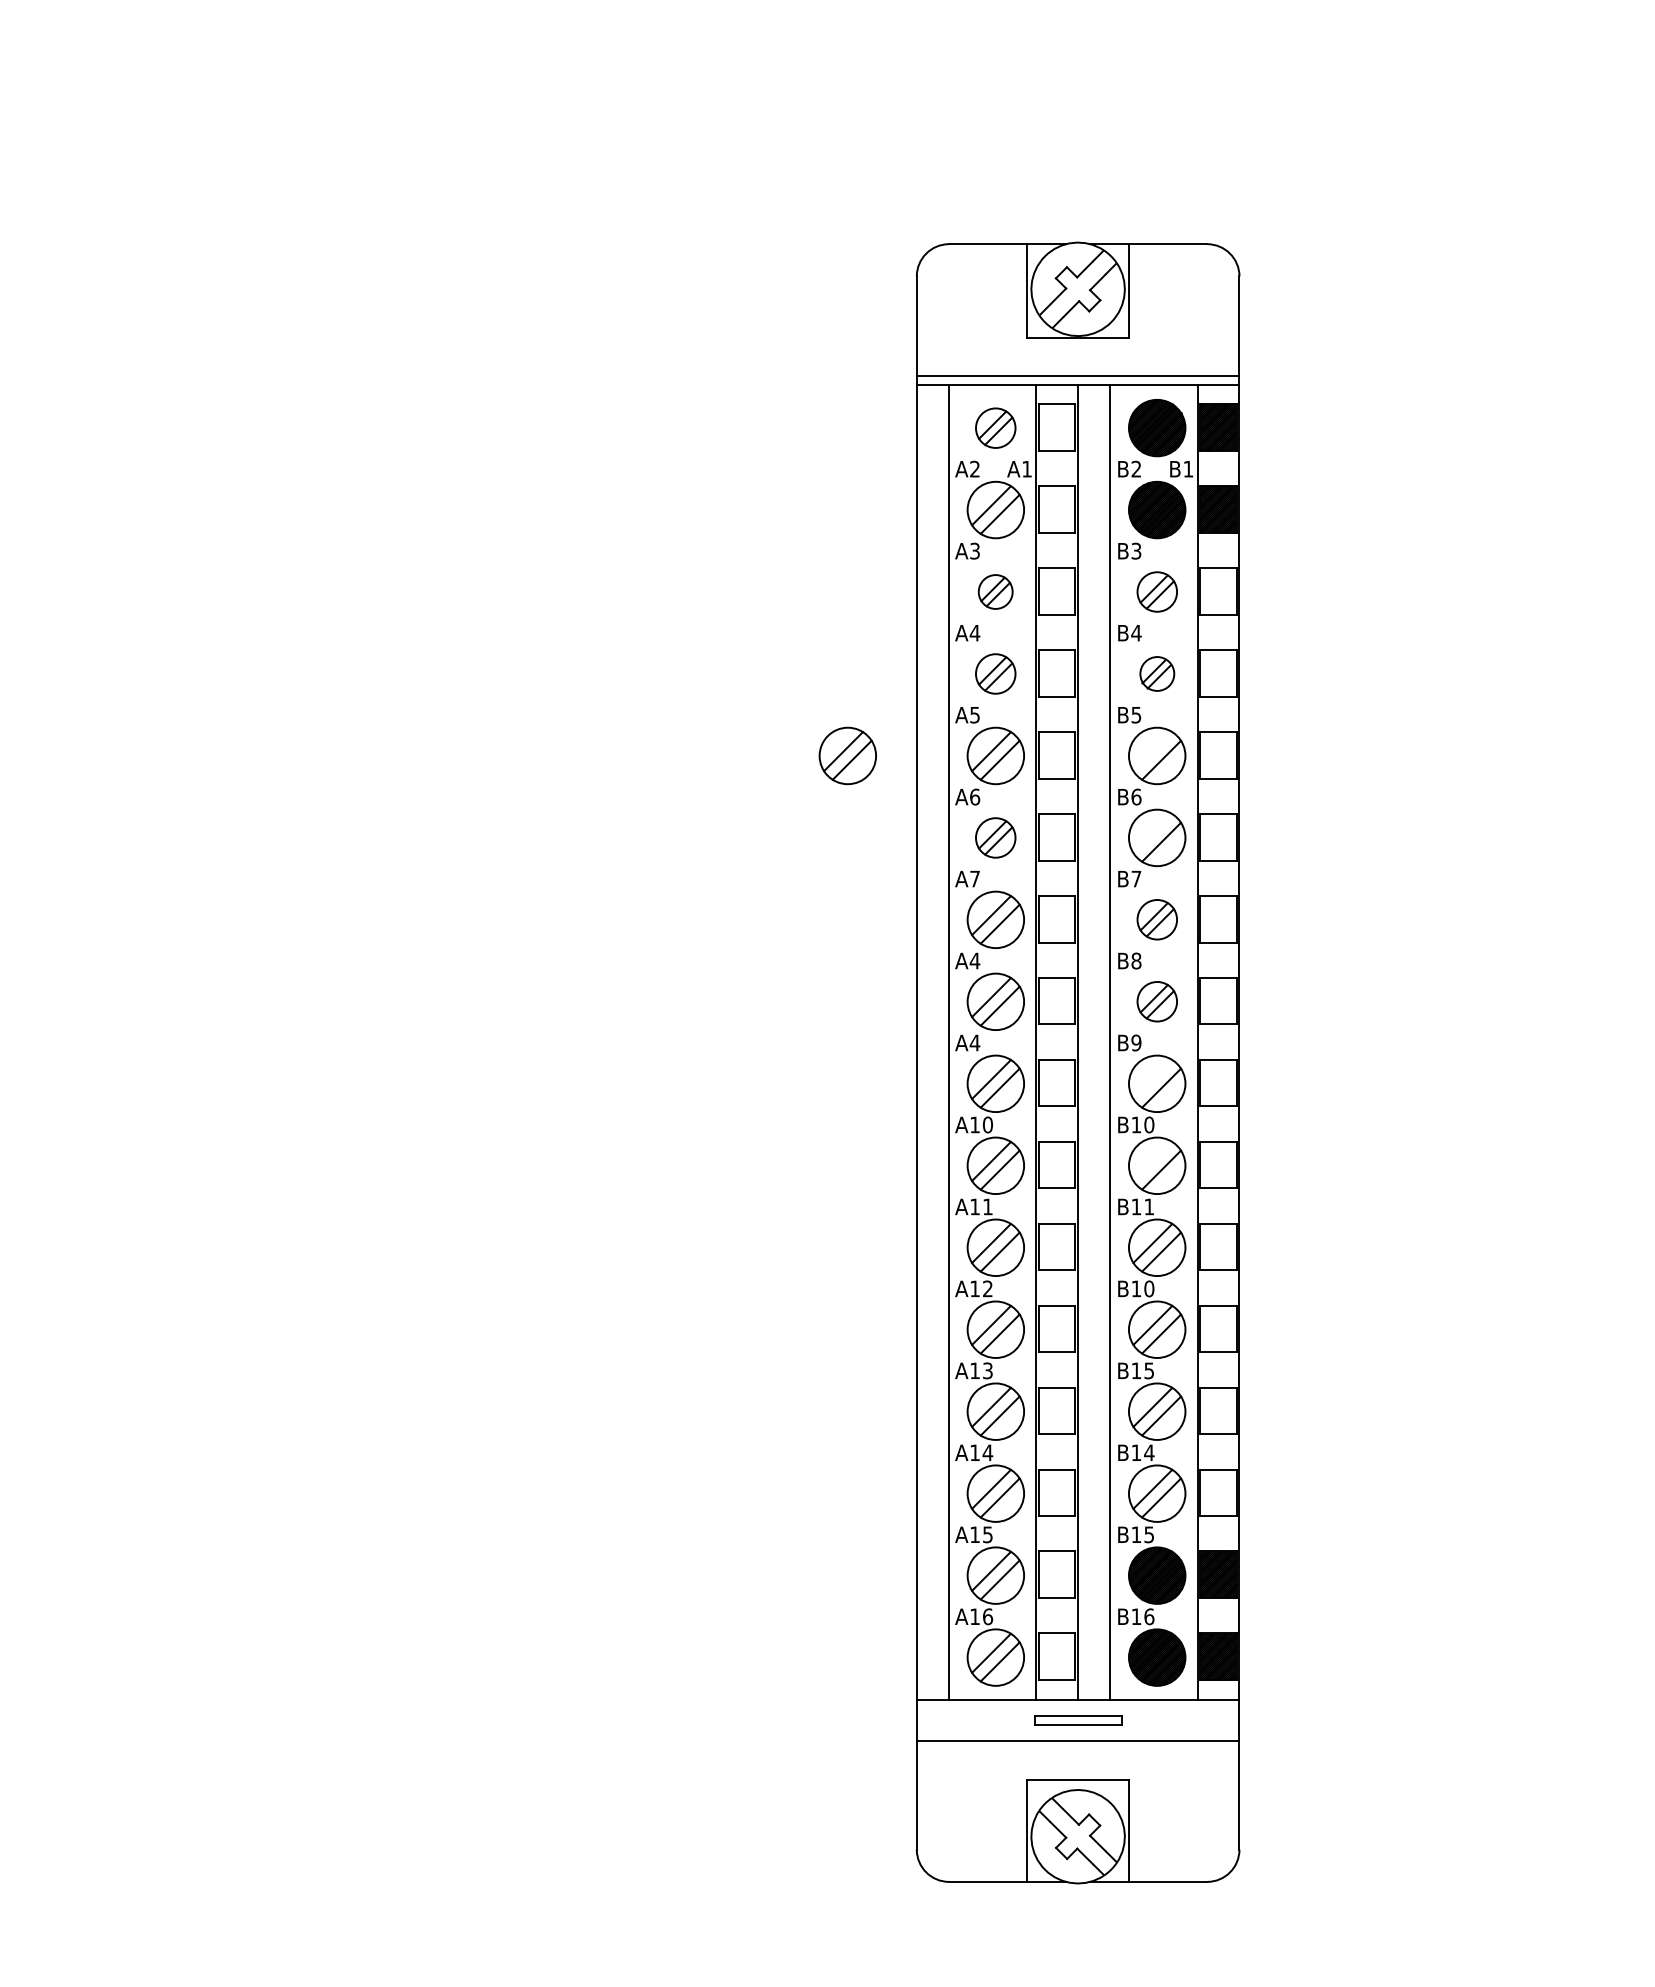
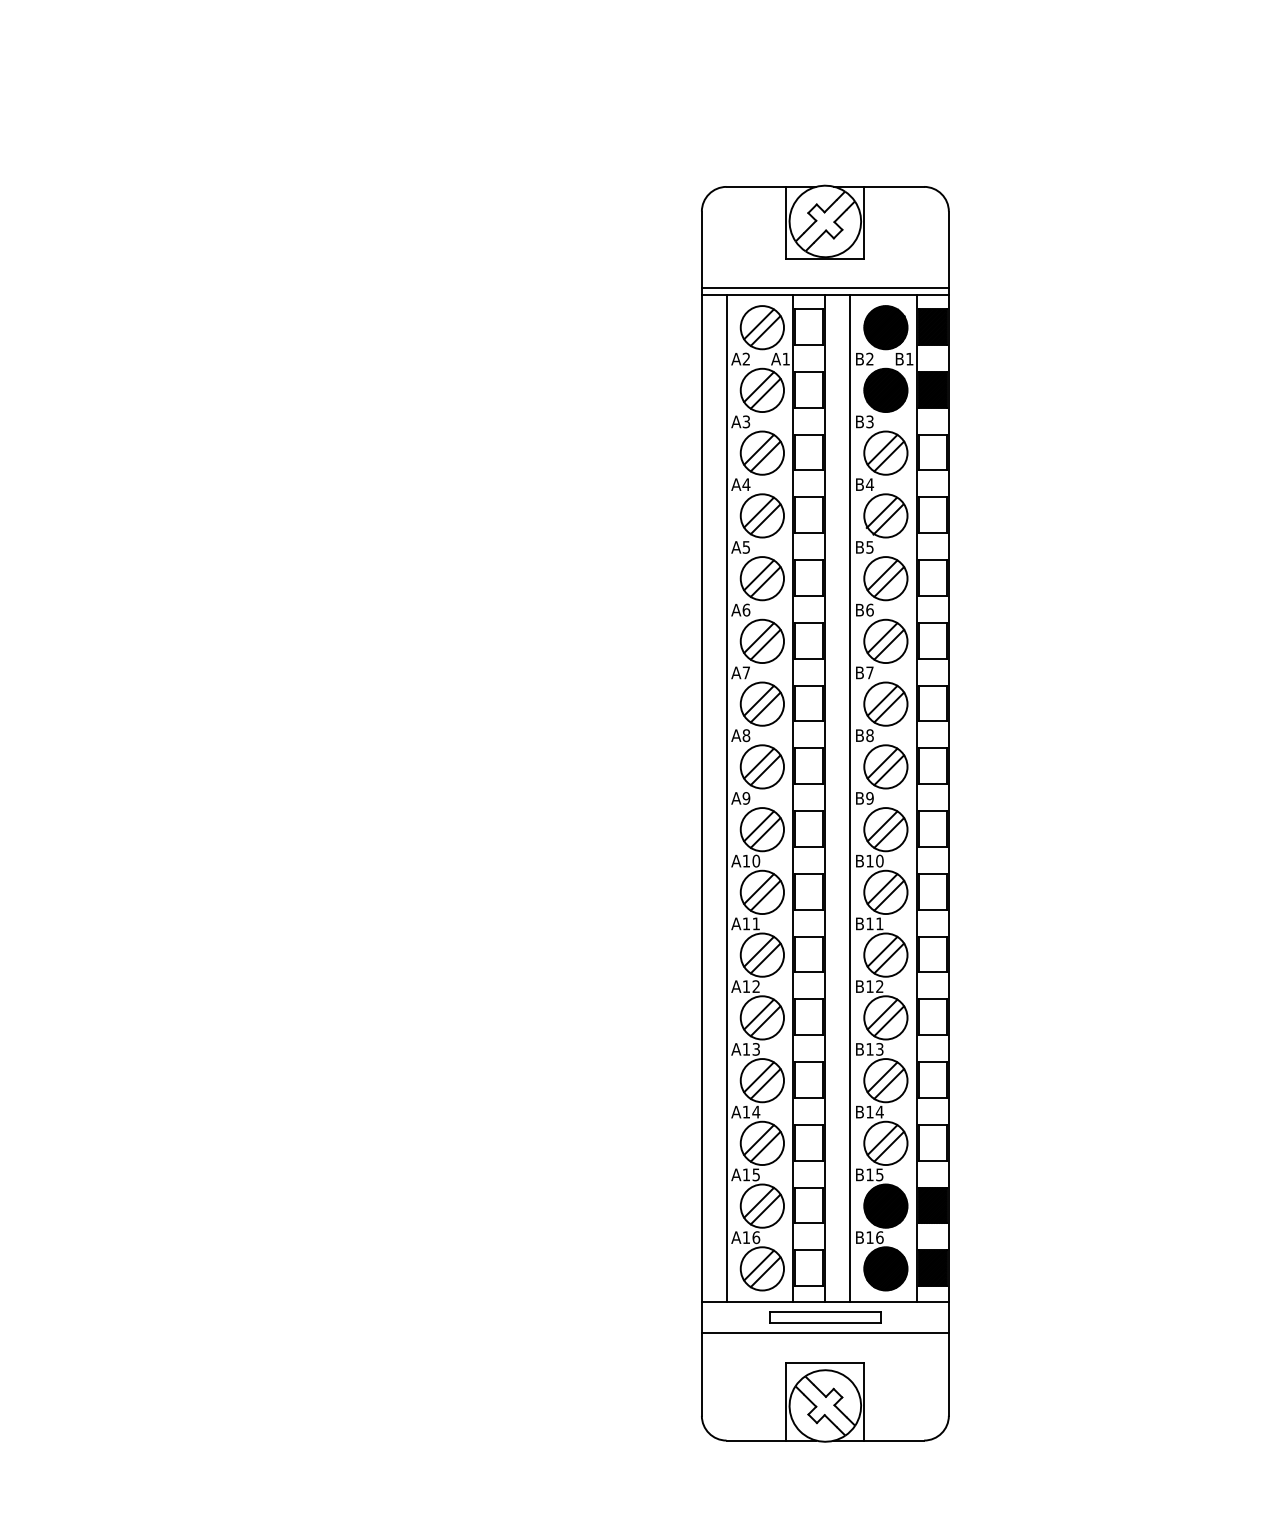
part: (995, 428) -> (762, 327), size x1.43
part: (995, 591) -> (762, 452), size x1.67
part: (1157, 591) -> (886, 452), size x1.43
part: (995, 673) -> (762, 515), size x1.43
part: (1157, 673) -> (886, 515), size x1.67
line: (1152, 751) -> (882, 575), added
part: (847, 755) -> (648, 578), removed
line: (1152, 833) -> (882, 638), added
part: (995, 837) -> (762, 641), size x1.43
part: (1157, 919) -> (886, 703), size x1.43
text: (974, 960) -> (746, 735), A4 -> A8
part: (1157, 1001) -> (886, 766), size x1.43
text: (974, 1042) -> (746, 798), A4 -> A9
line: (1152, 1079) -> (882, 826), added
line: (1152, 1161) -> (882, 889), added
text: (1149, 1288) -> (879, 986), B10 -> B12
text: (1149, 1370) -> (879, 1049), B15 -> B13
part: (1078, 1720) -> (825, 1317), size x1.67

